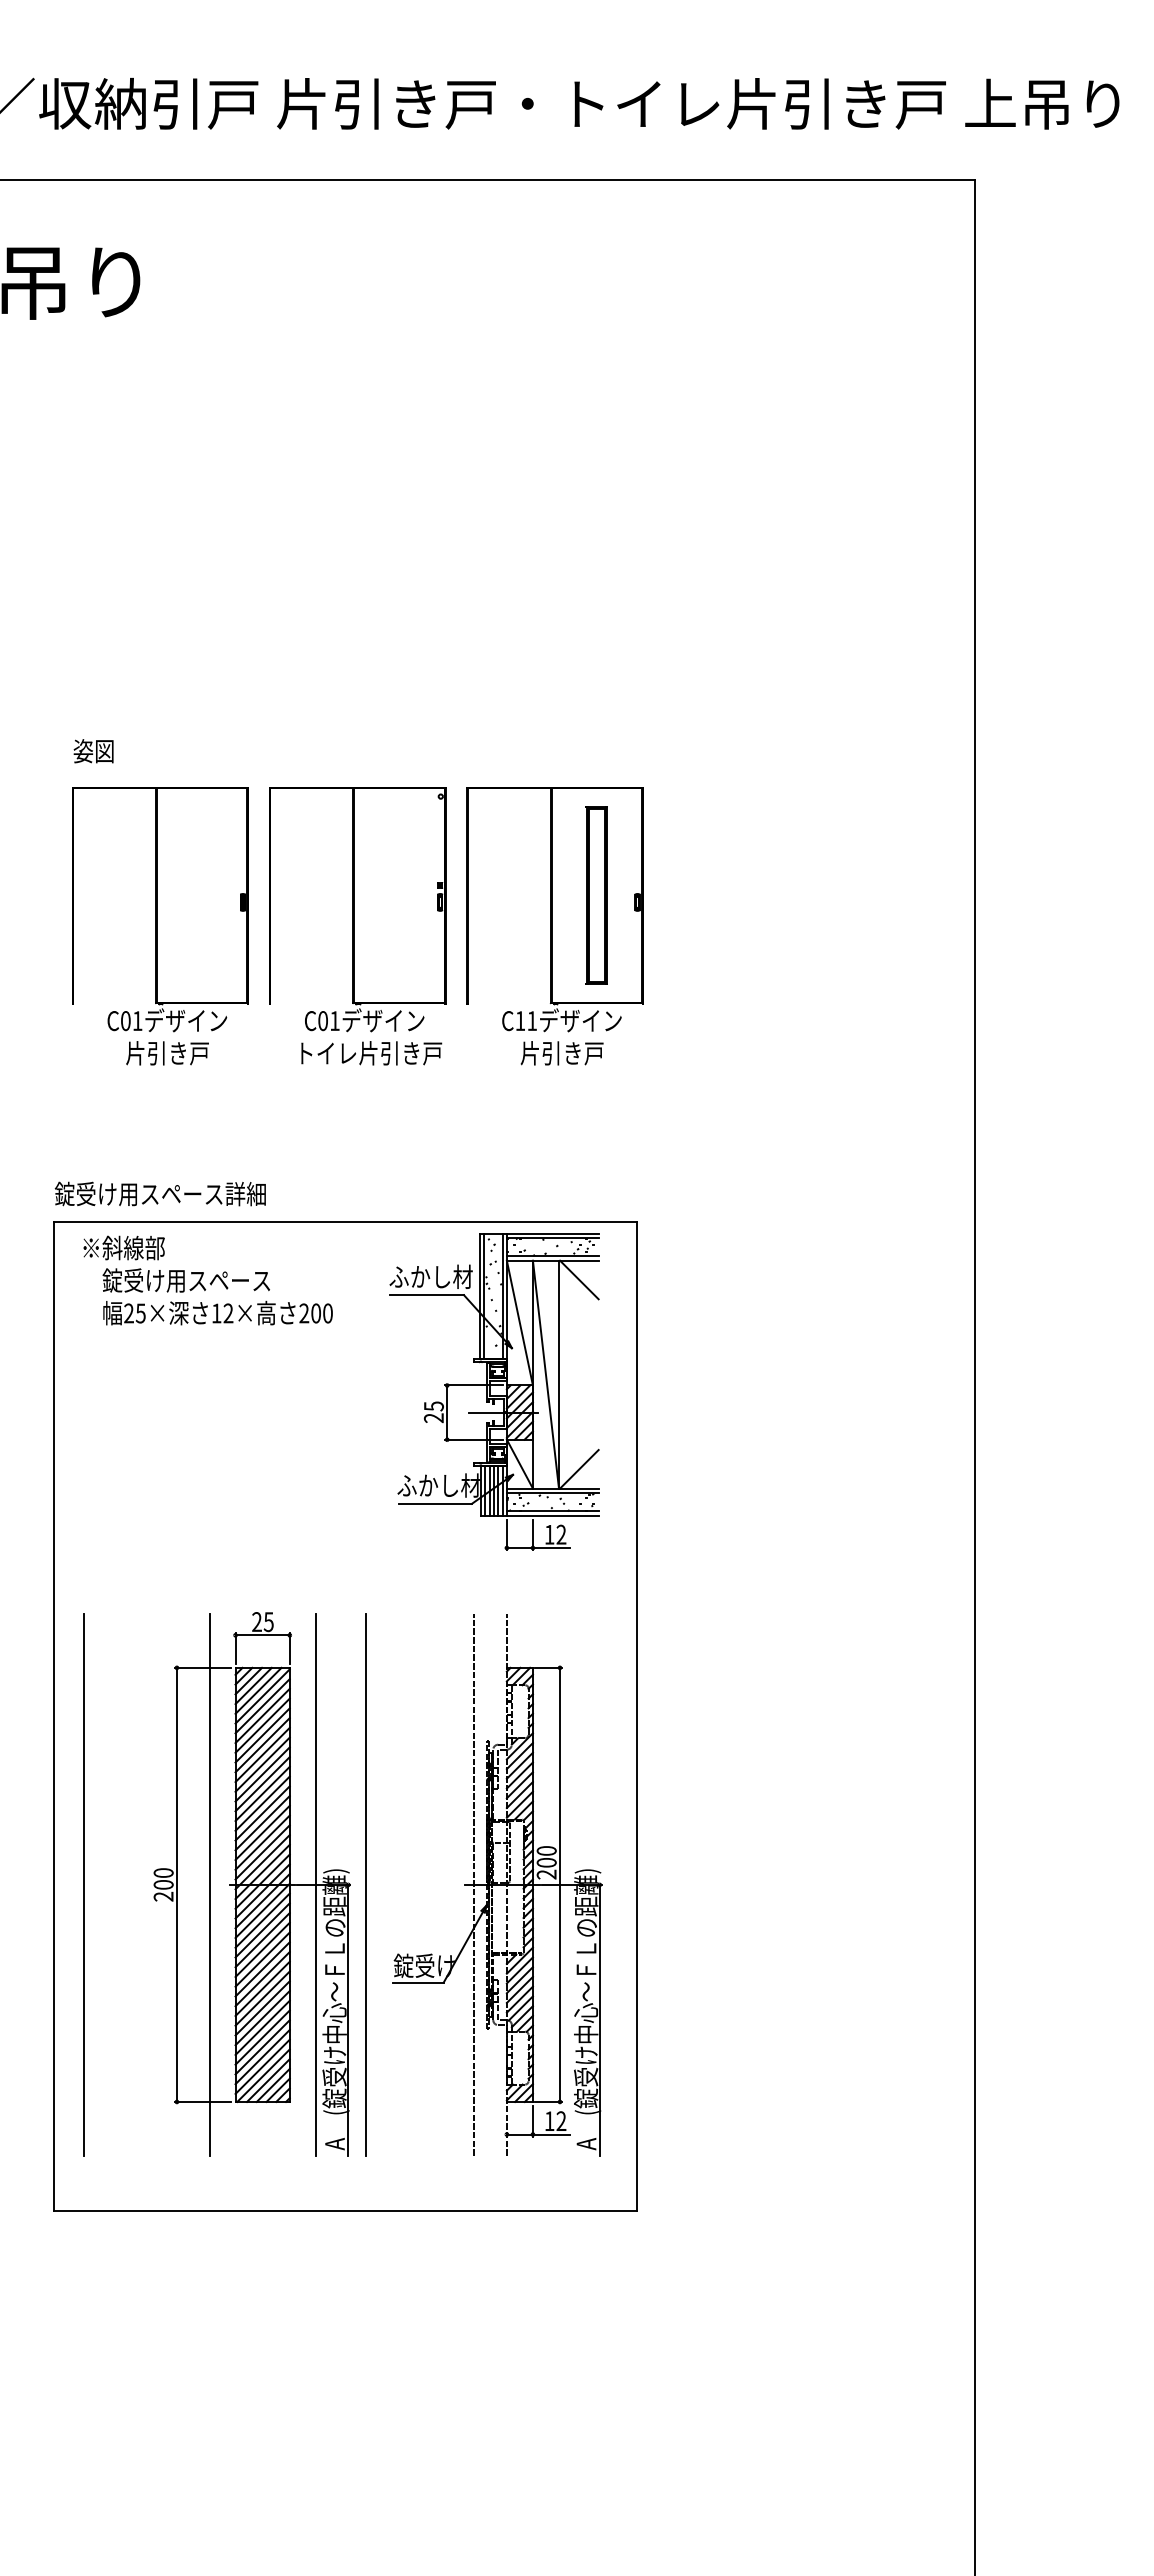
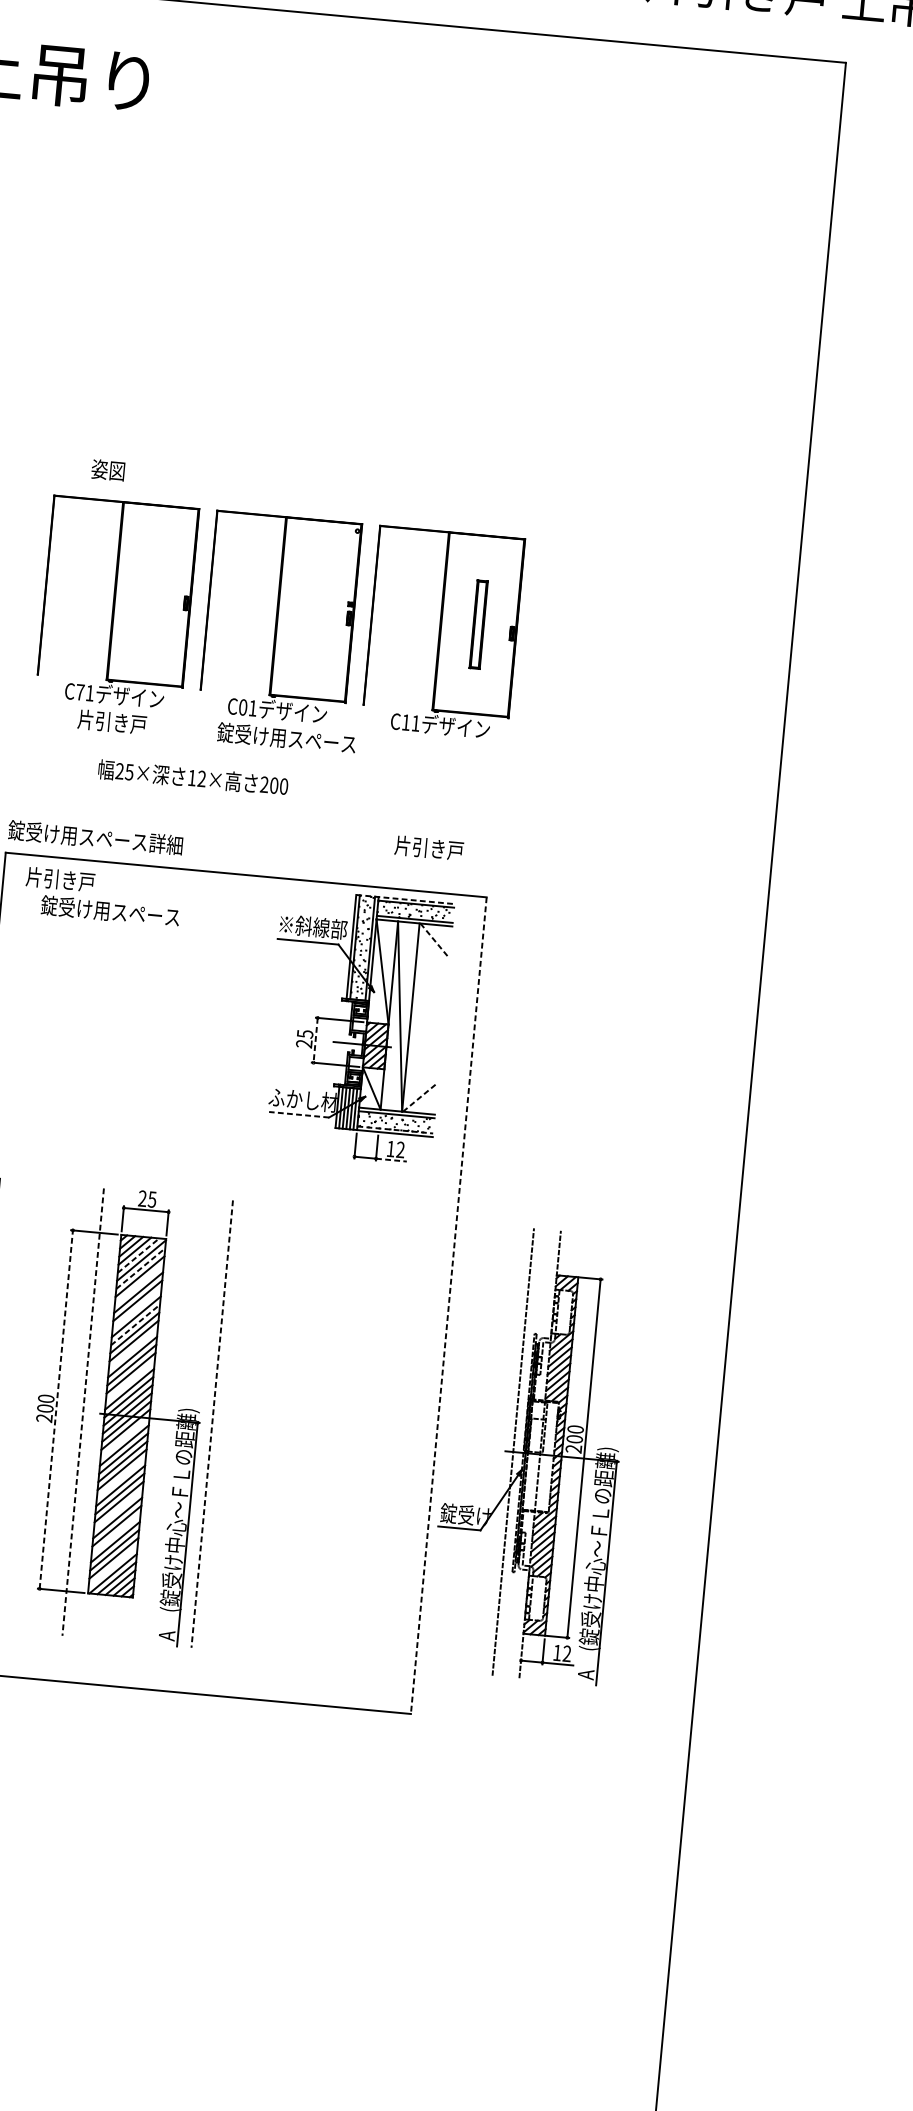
text: (93, 751) -> (108, 470), moved
part: (596, 895) -> (478, 624), size x0.6
text: (125, 1021) -> (79, 692), C01 -> C71
text: (378, 1053) -> (286, 738), トイレ片引き戸 -> 錠受け用スペース
text: (561, 1053) -> (428, 848), moved
line: (539, 1233) -> (405, 899), solid -> dashed
text: (122, 1247) -> (60, 879), ※斜線部 -> 片引き戸
text: (430, 1276) -> (312, 926), ふかし材 -> ※斜線部
line: (579, 1280) -> (435, 941), solid -> dashed
text: (217, 1312) -> (192, 777), moved
line: (447, 1413) -> (315, 1041), solid -> dashed
line: (579, 1468) -> (420, 1096), solid -> dashed
line: (435, 1503) -> (299, 1114), solid -> dashed
line: (552, 1511) -> (395, 1130), solid -> dashed
line: (551, 1548) -> (391, 1160), solid -> dashed
line: (258, 1690) -> (138, 1255), solid -> dashed
line: (263, 1705) -> (141, 1268), solid -> dashed
line: (636, 1716) -> (448, 1305), solid -> dashed
line: (262, 1725) -> (139, 1284), removed
line: (262, 1754) -> (136, 1308), removed
line: (263, 1774) -> (136, 1325), solid -> dashed
line: (262, 1803) -> (133, 1348), removed
line: (262, 1842) -> (130, 1381), removed
line: (176, 1884) -> (55, 1409), solid -> dashed
line: (209, 1884) -> (83, 1411), solid -> dashed
line: (315, 1884) -> (170, 1419), removed
line: (365, 1884) -> (212, 1423), solid -> dashed
part: (497, 1885) -> (532, 1454), moved
line: (262, 1910) -> (125, 1437), removed
line: (262, 1959) -> (121, 1477), removed
line: (262, 1998) -> (118, 1509), removed
line: (262, 2027) -> (116, 1533), removed
line: (262, 2066) -> (113, 1566), removed

